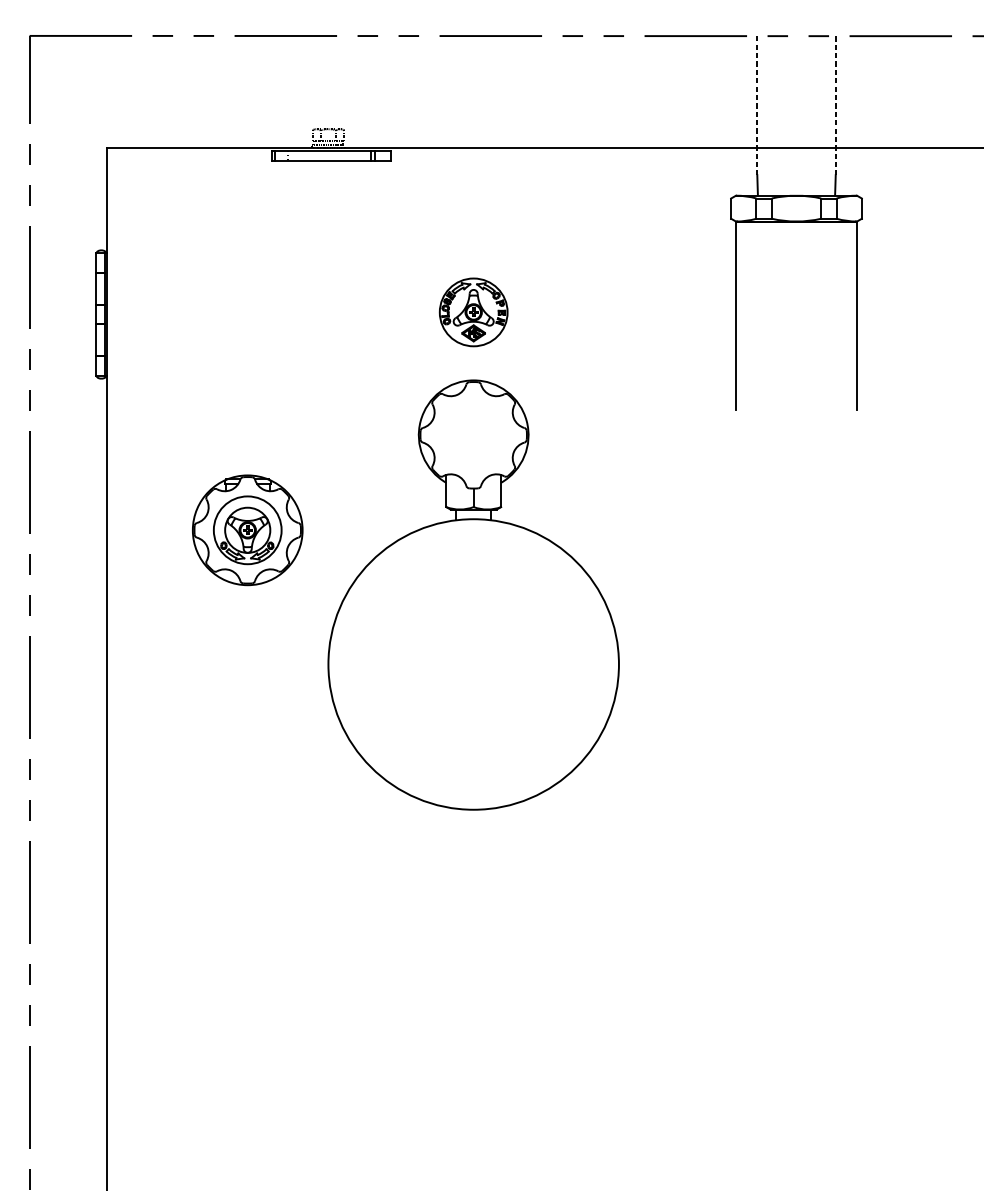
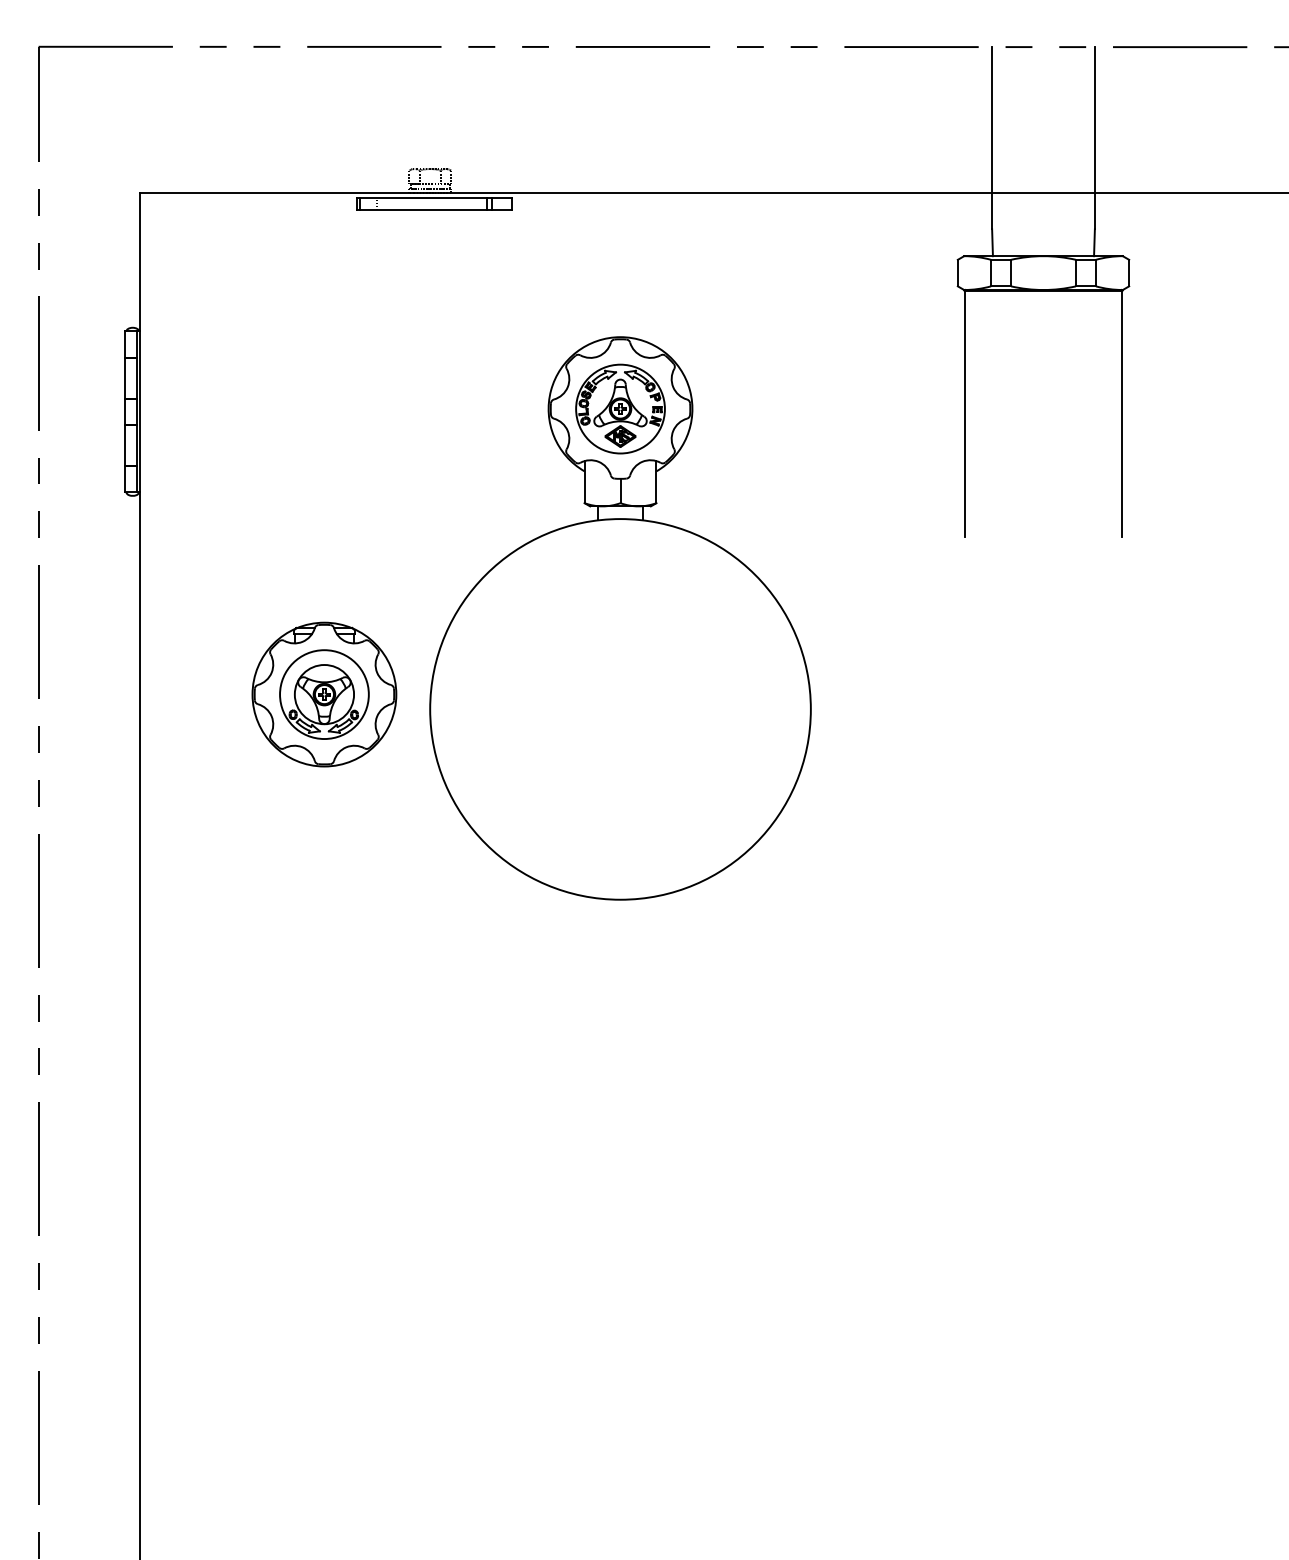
line: (757, 105) -> (992, 138), dashed -> solid
line: (835, 105) -> (1094, 138), dashed -> solid
part: (473, 595) -> (620, 618), moved

